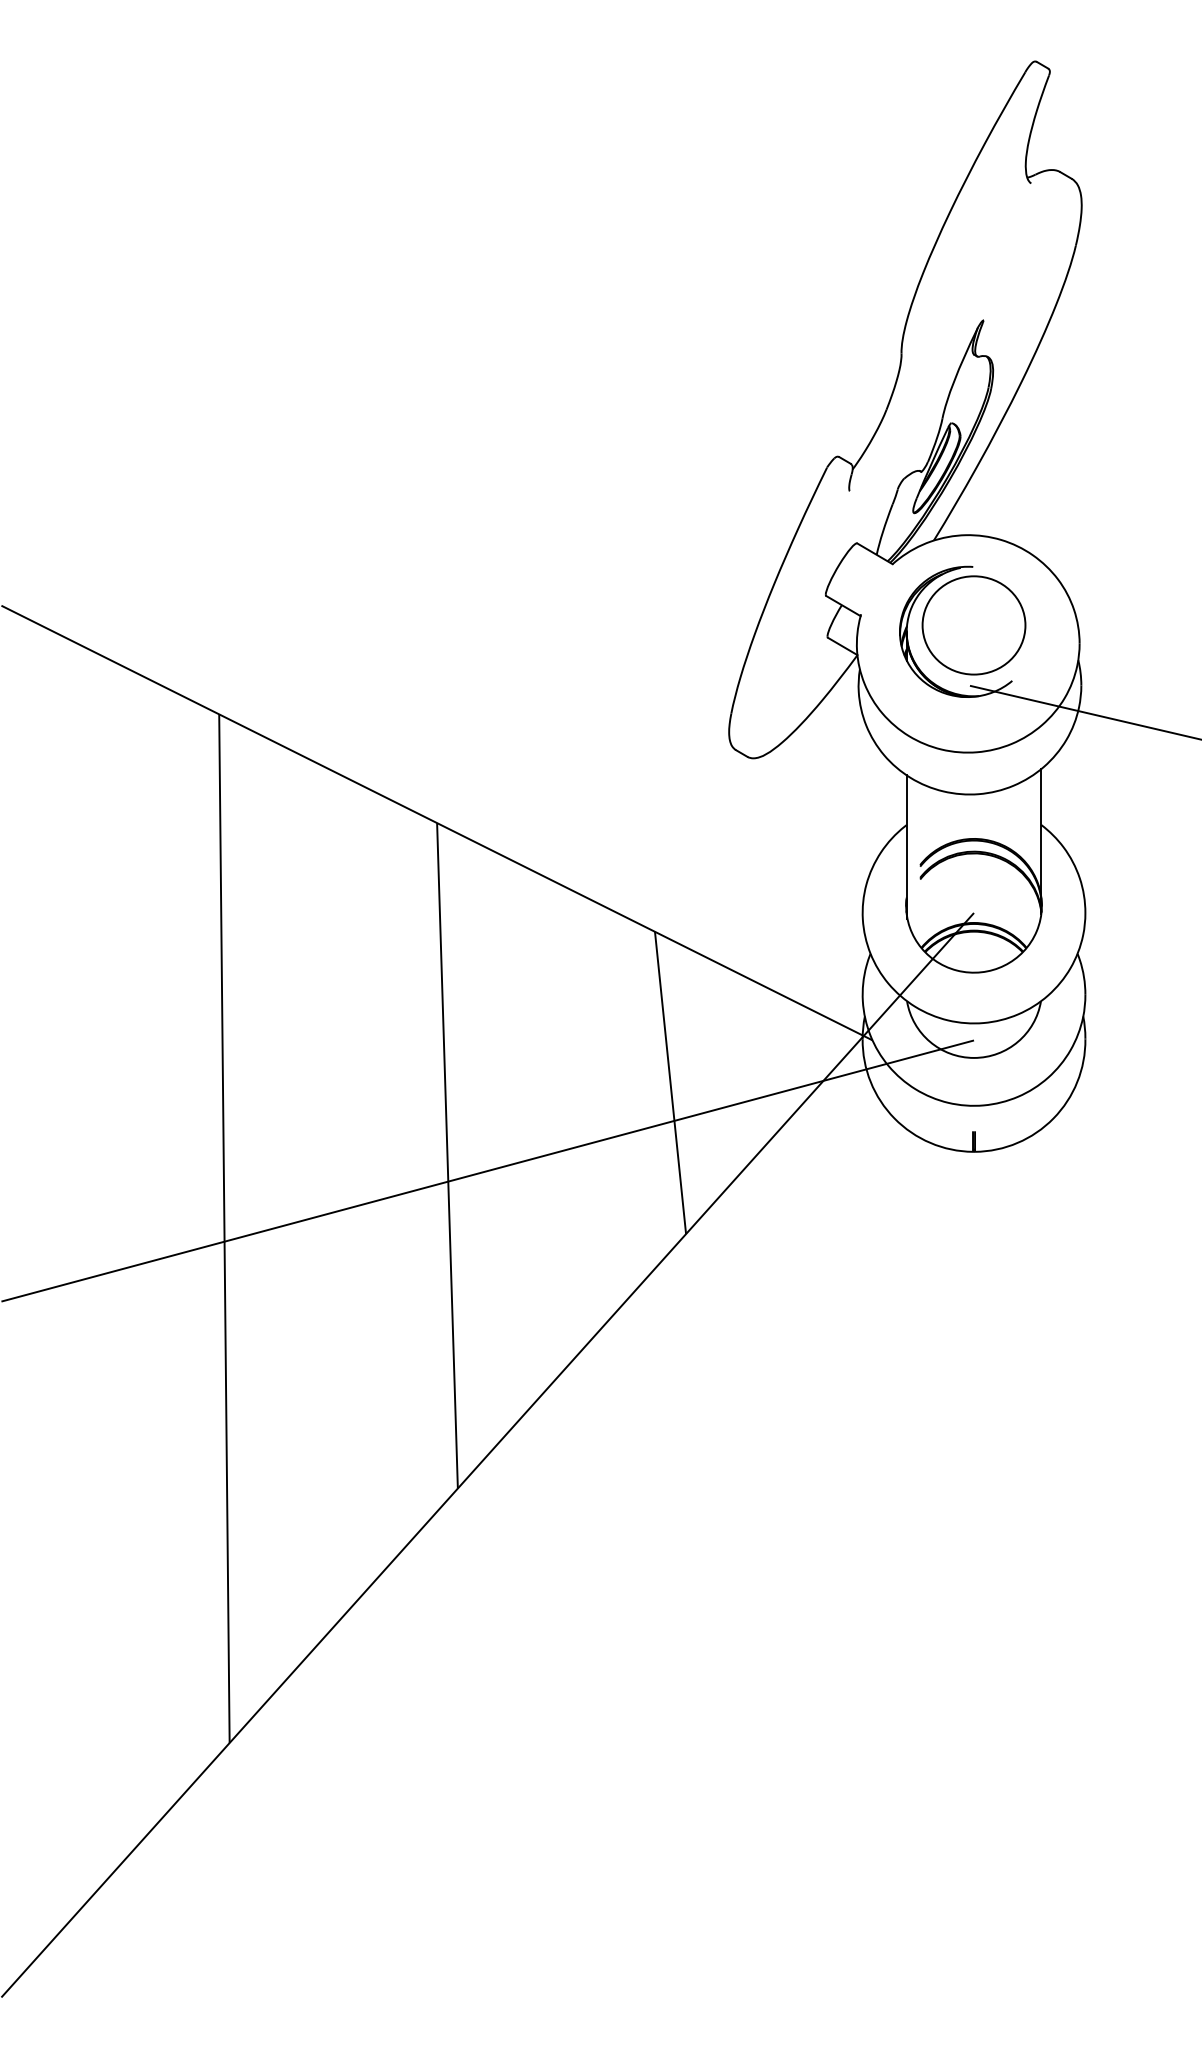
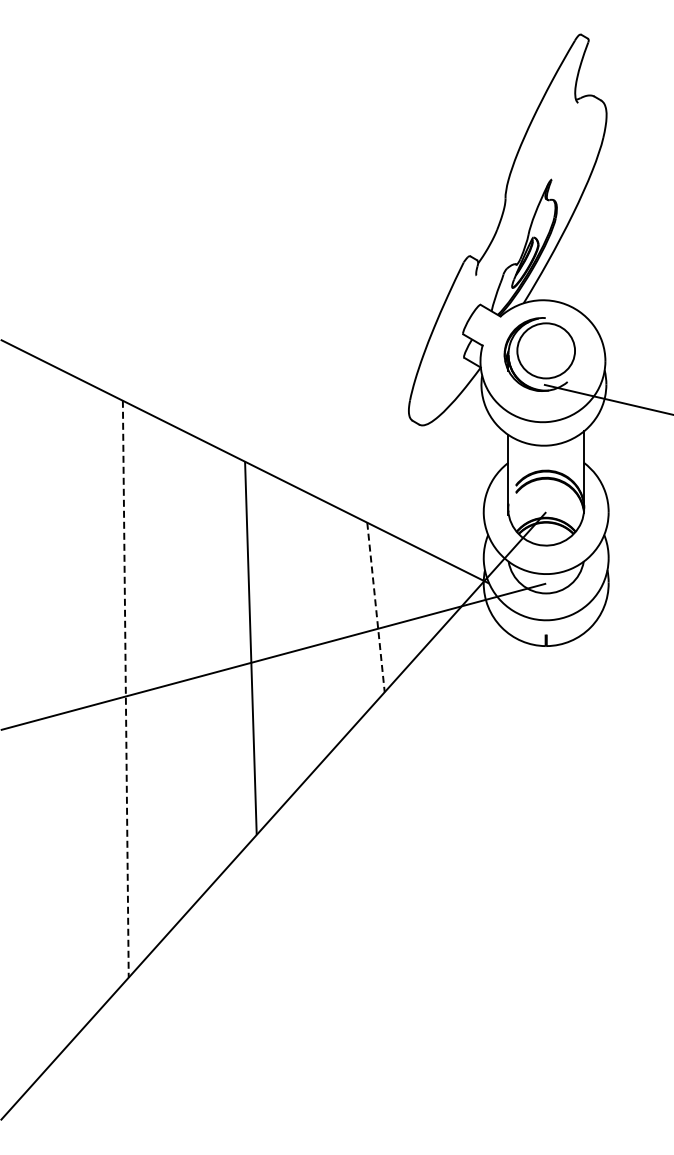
line: (671, 1082) -> (376, 607), solid -> dashed
line: (223, 1229) -> (125, 689), solid -> dashed

